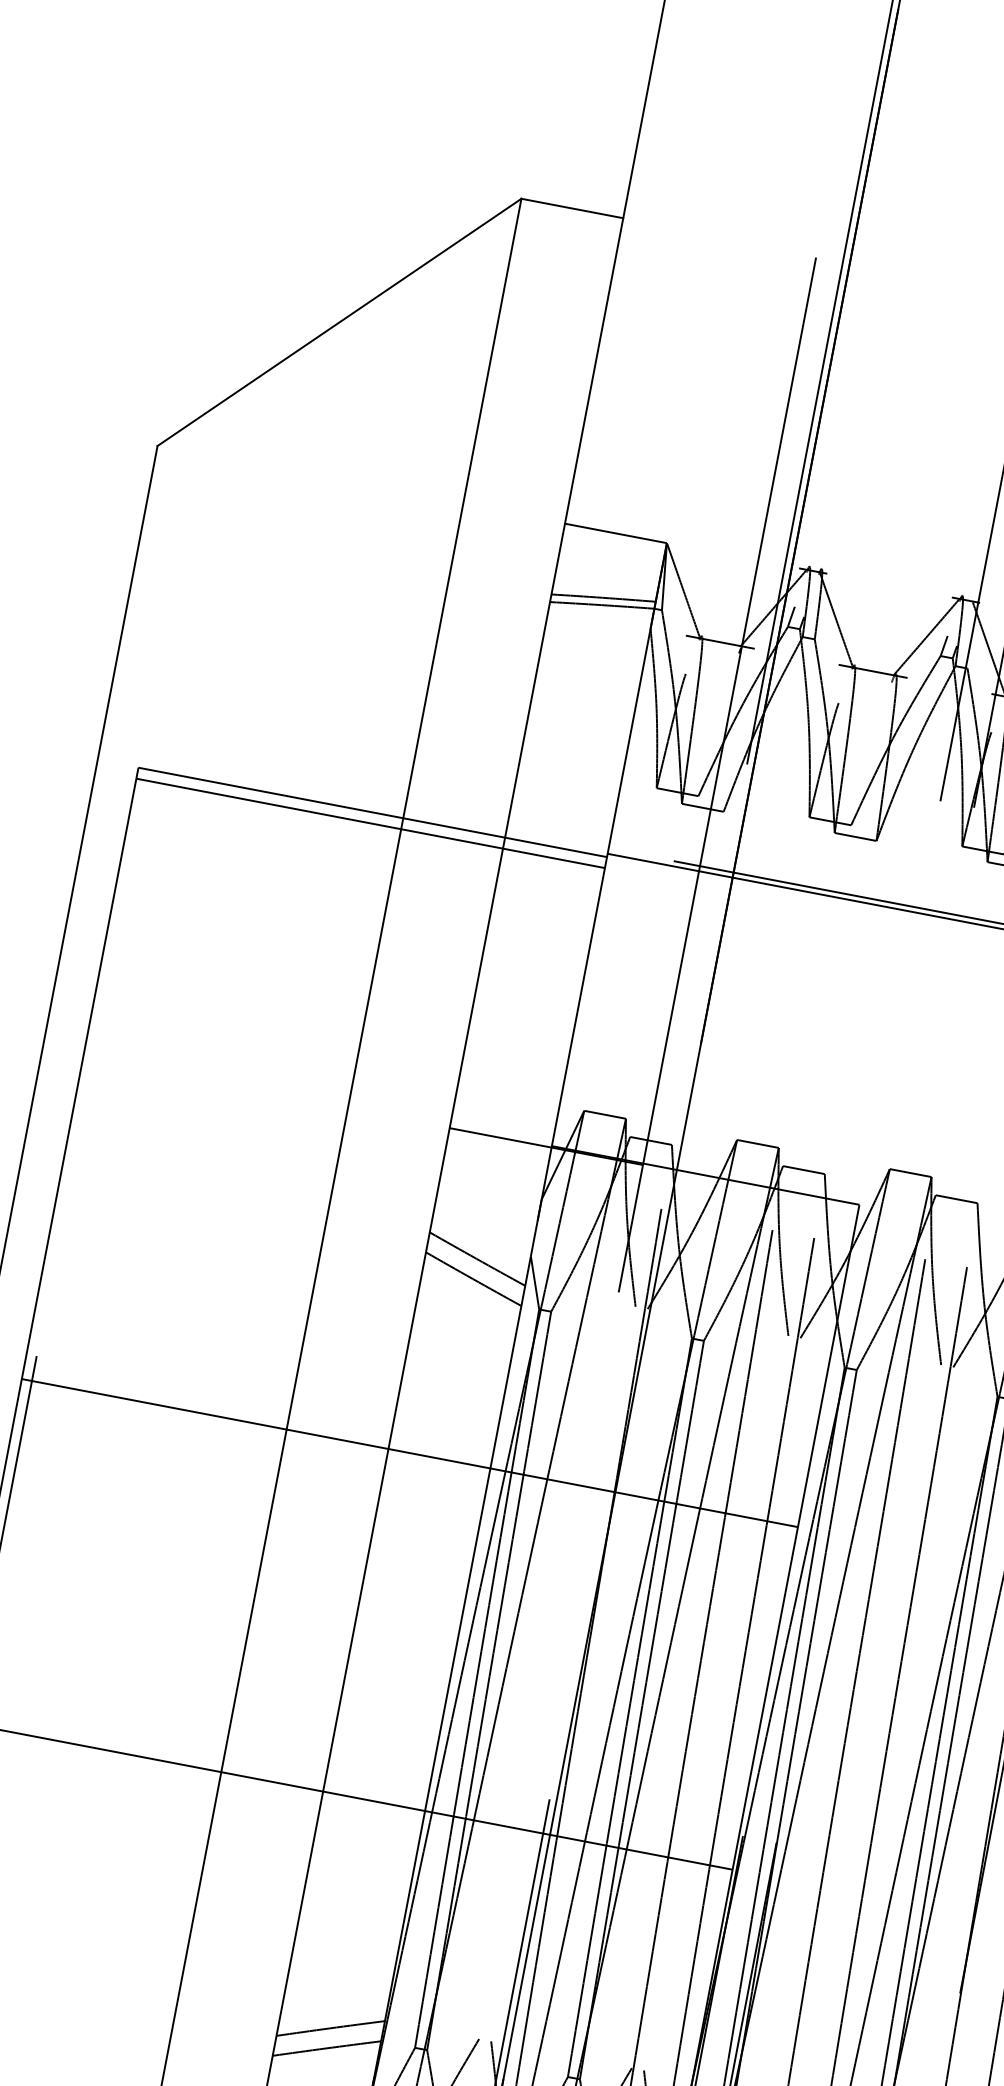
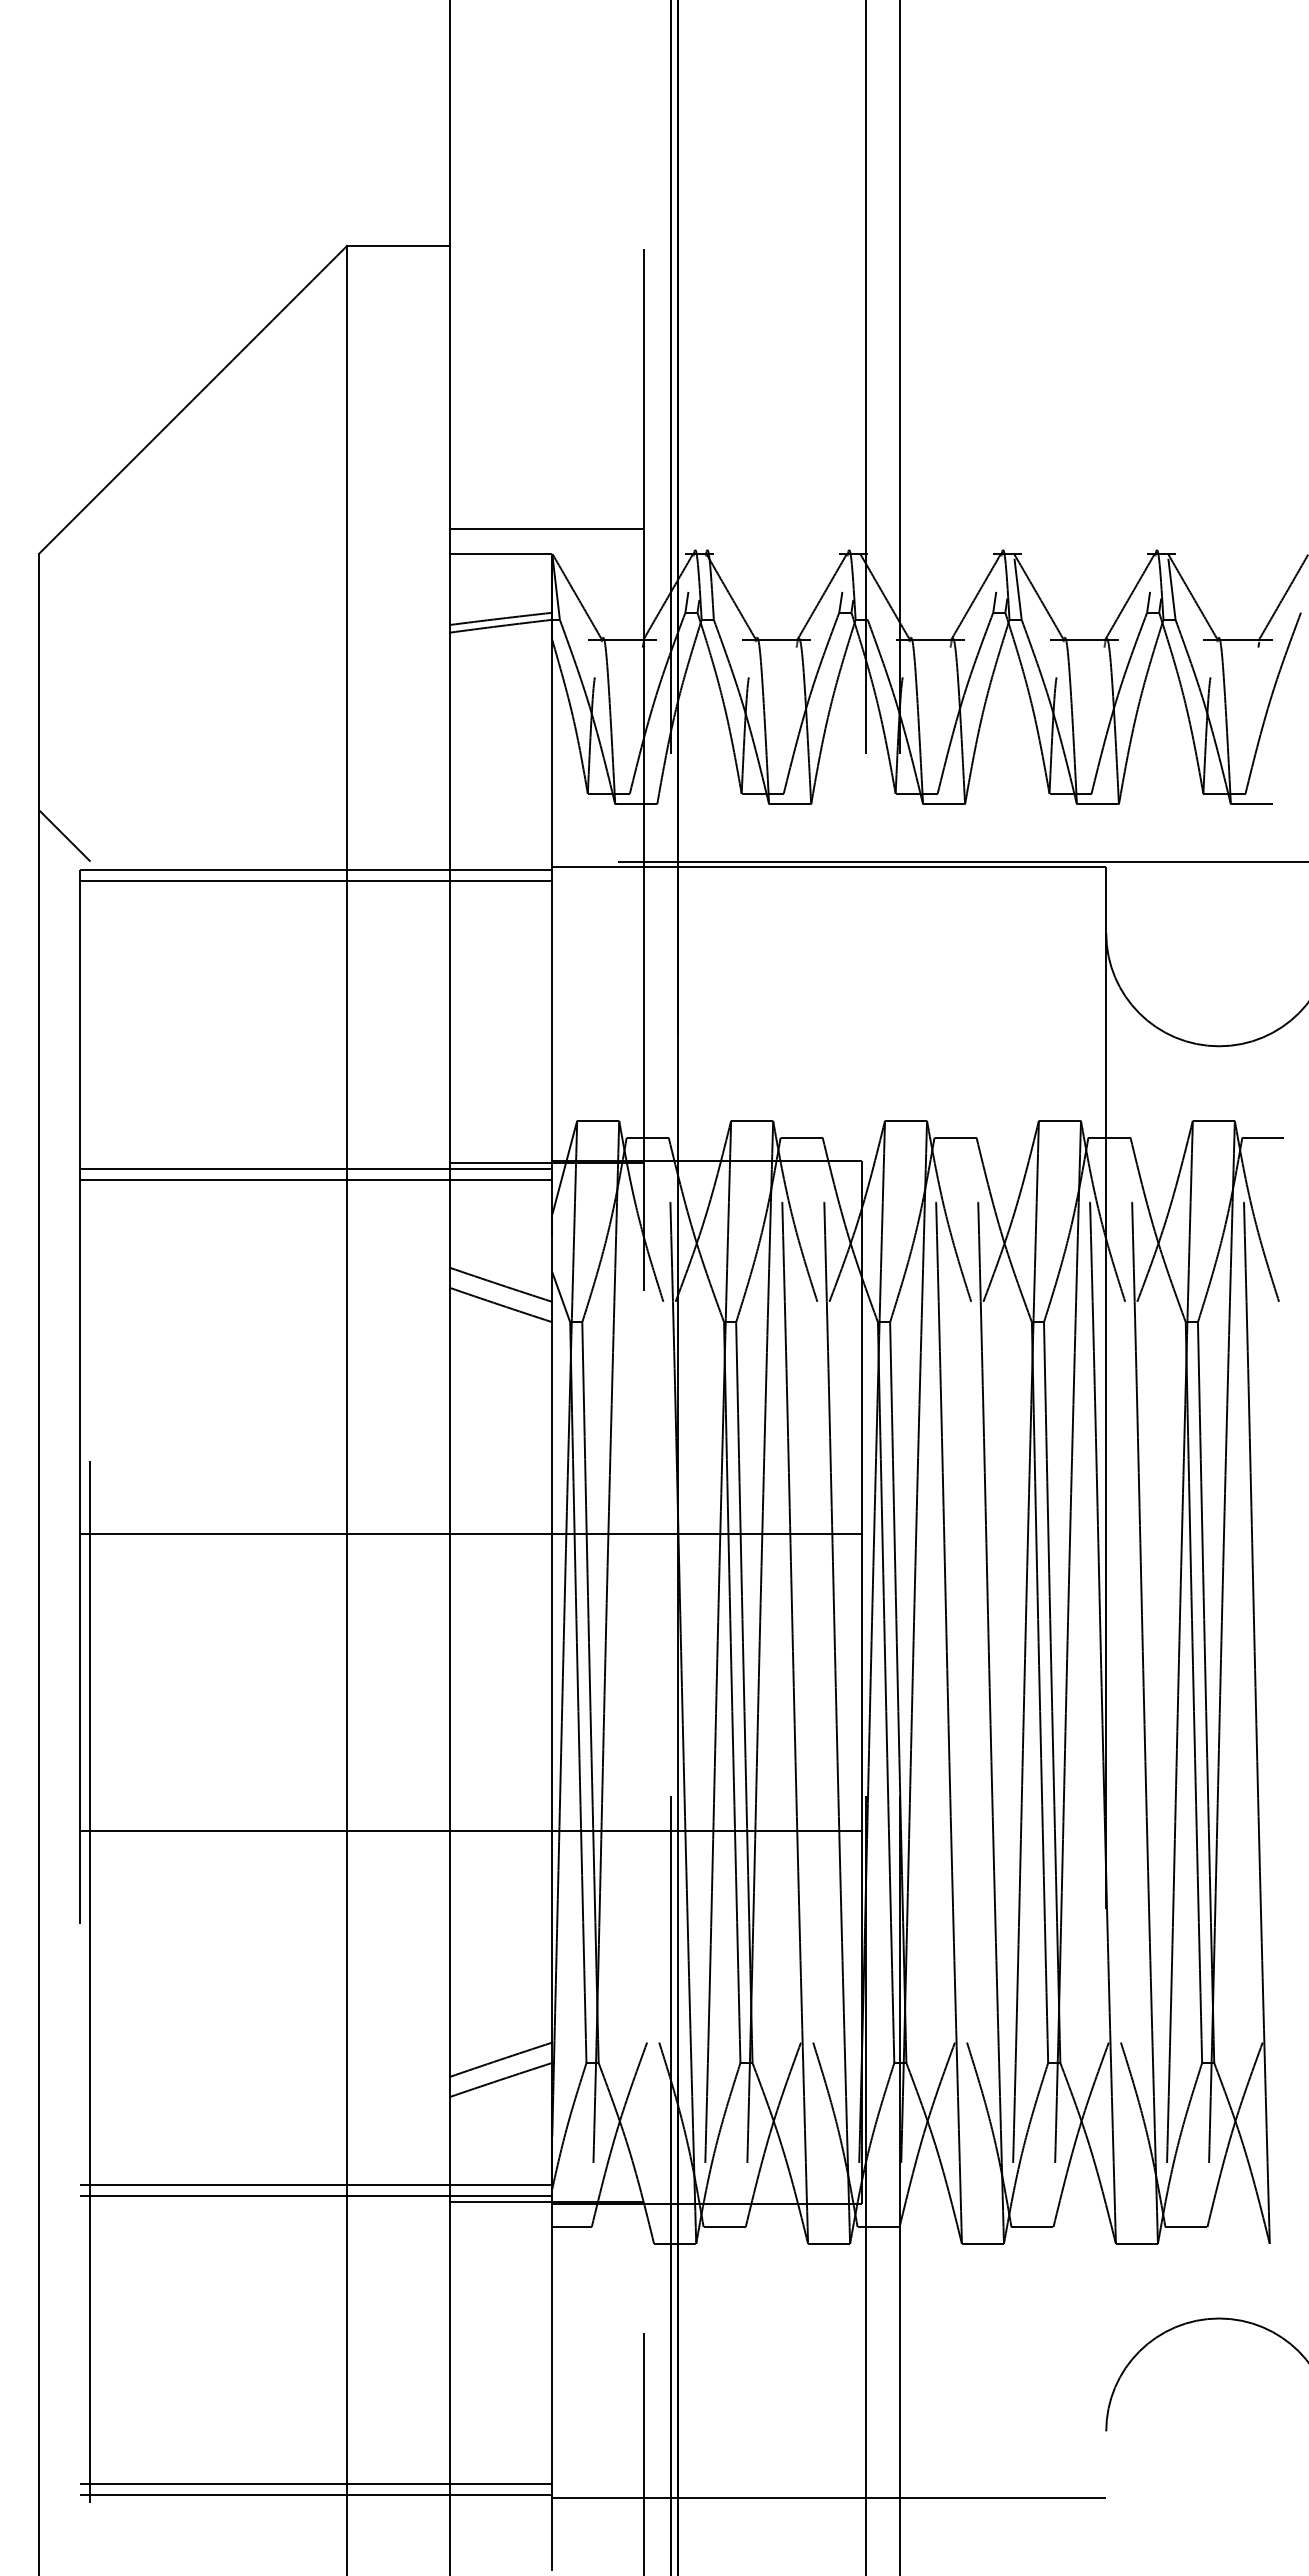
line: (665, 517) -> (546, 529), added
line: (129, 730) -> (64, 835), added
line: (316, 1108) -> (316, 1168), added
line: (314, 1119) -> (316, 1179), added
line: (410, 1452) -> (471, 1533), moved

